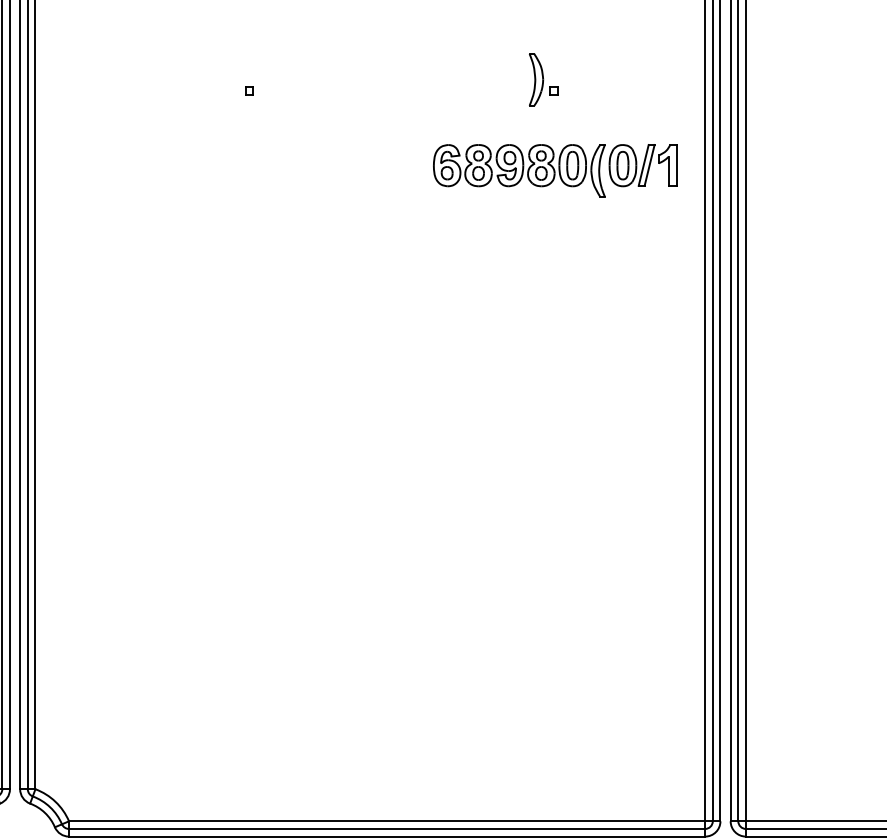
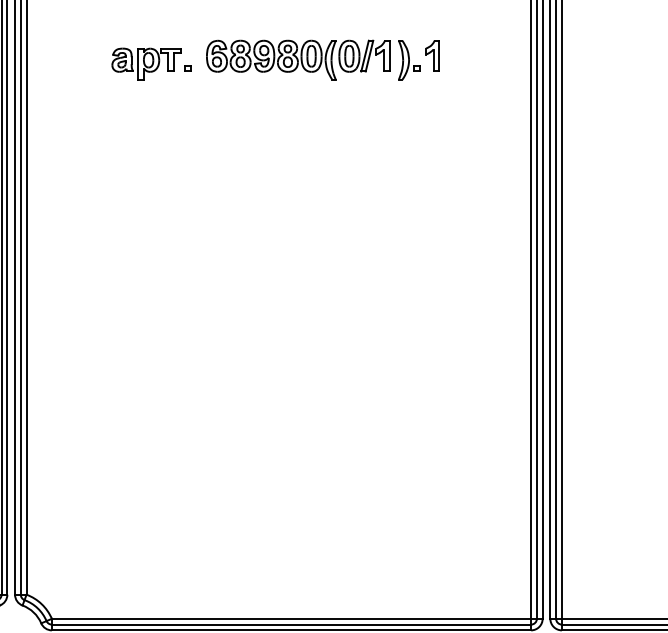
part: (574, 74) -> (432, 56), added
part: (194, 84) -> (146, 63), added
part: (555, 170) -> (298, 59), moved

